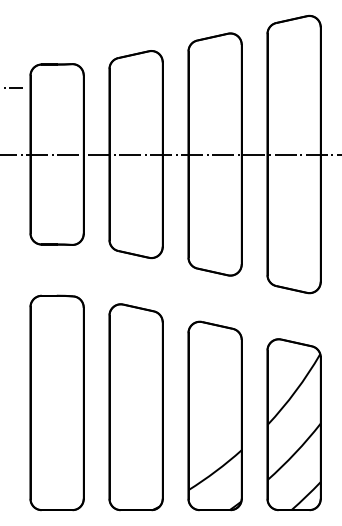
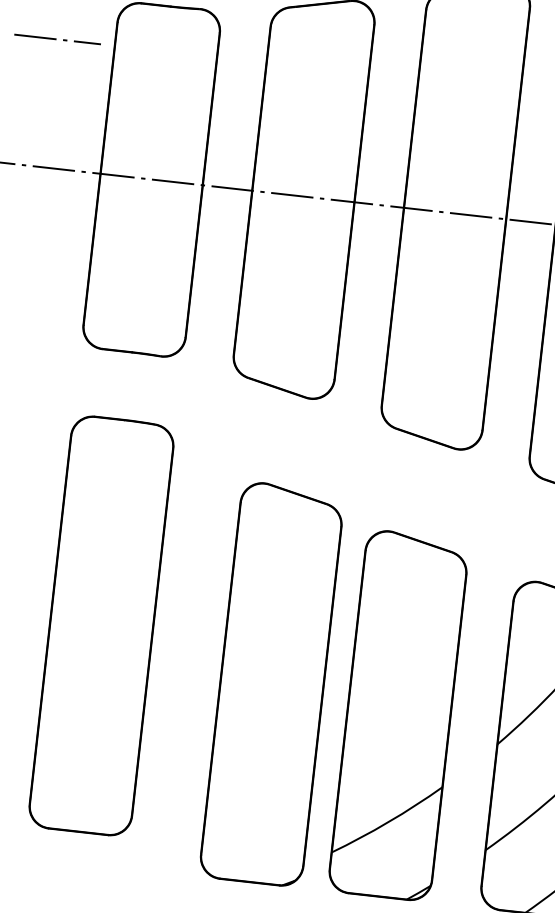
part: (56, 402) -> (100, 624), moved
part: (135, 407) -> (270, 684), moved

